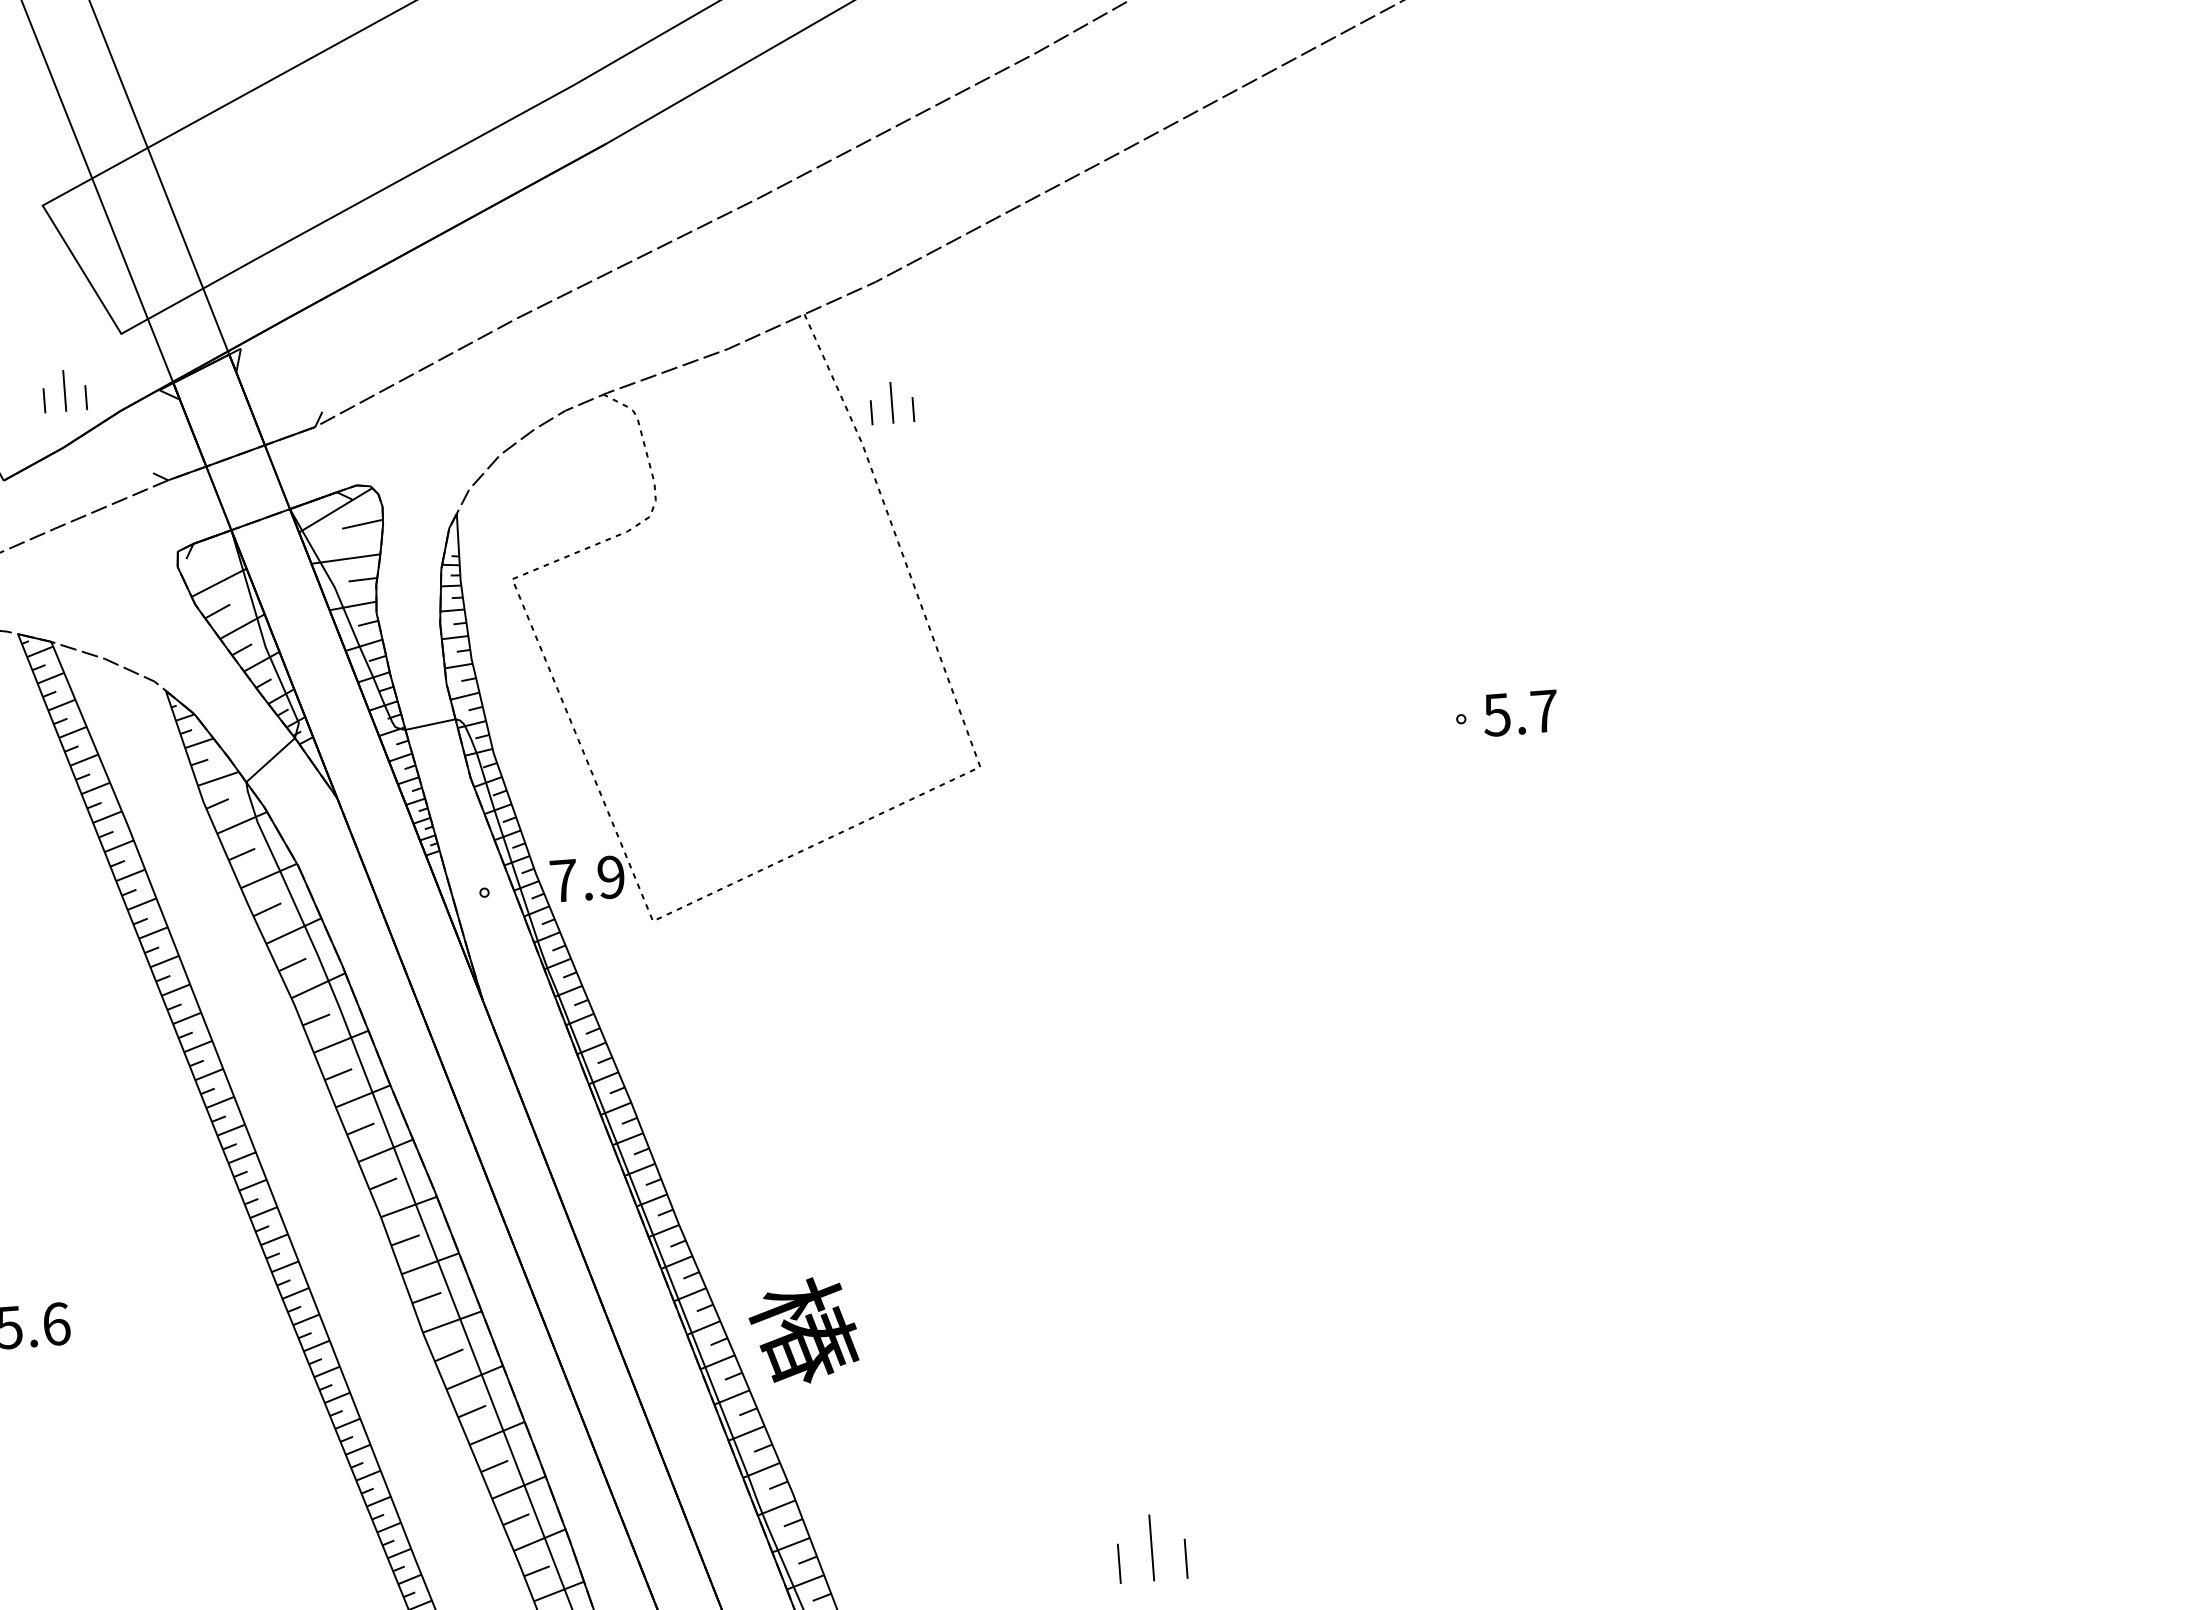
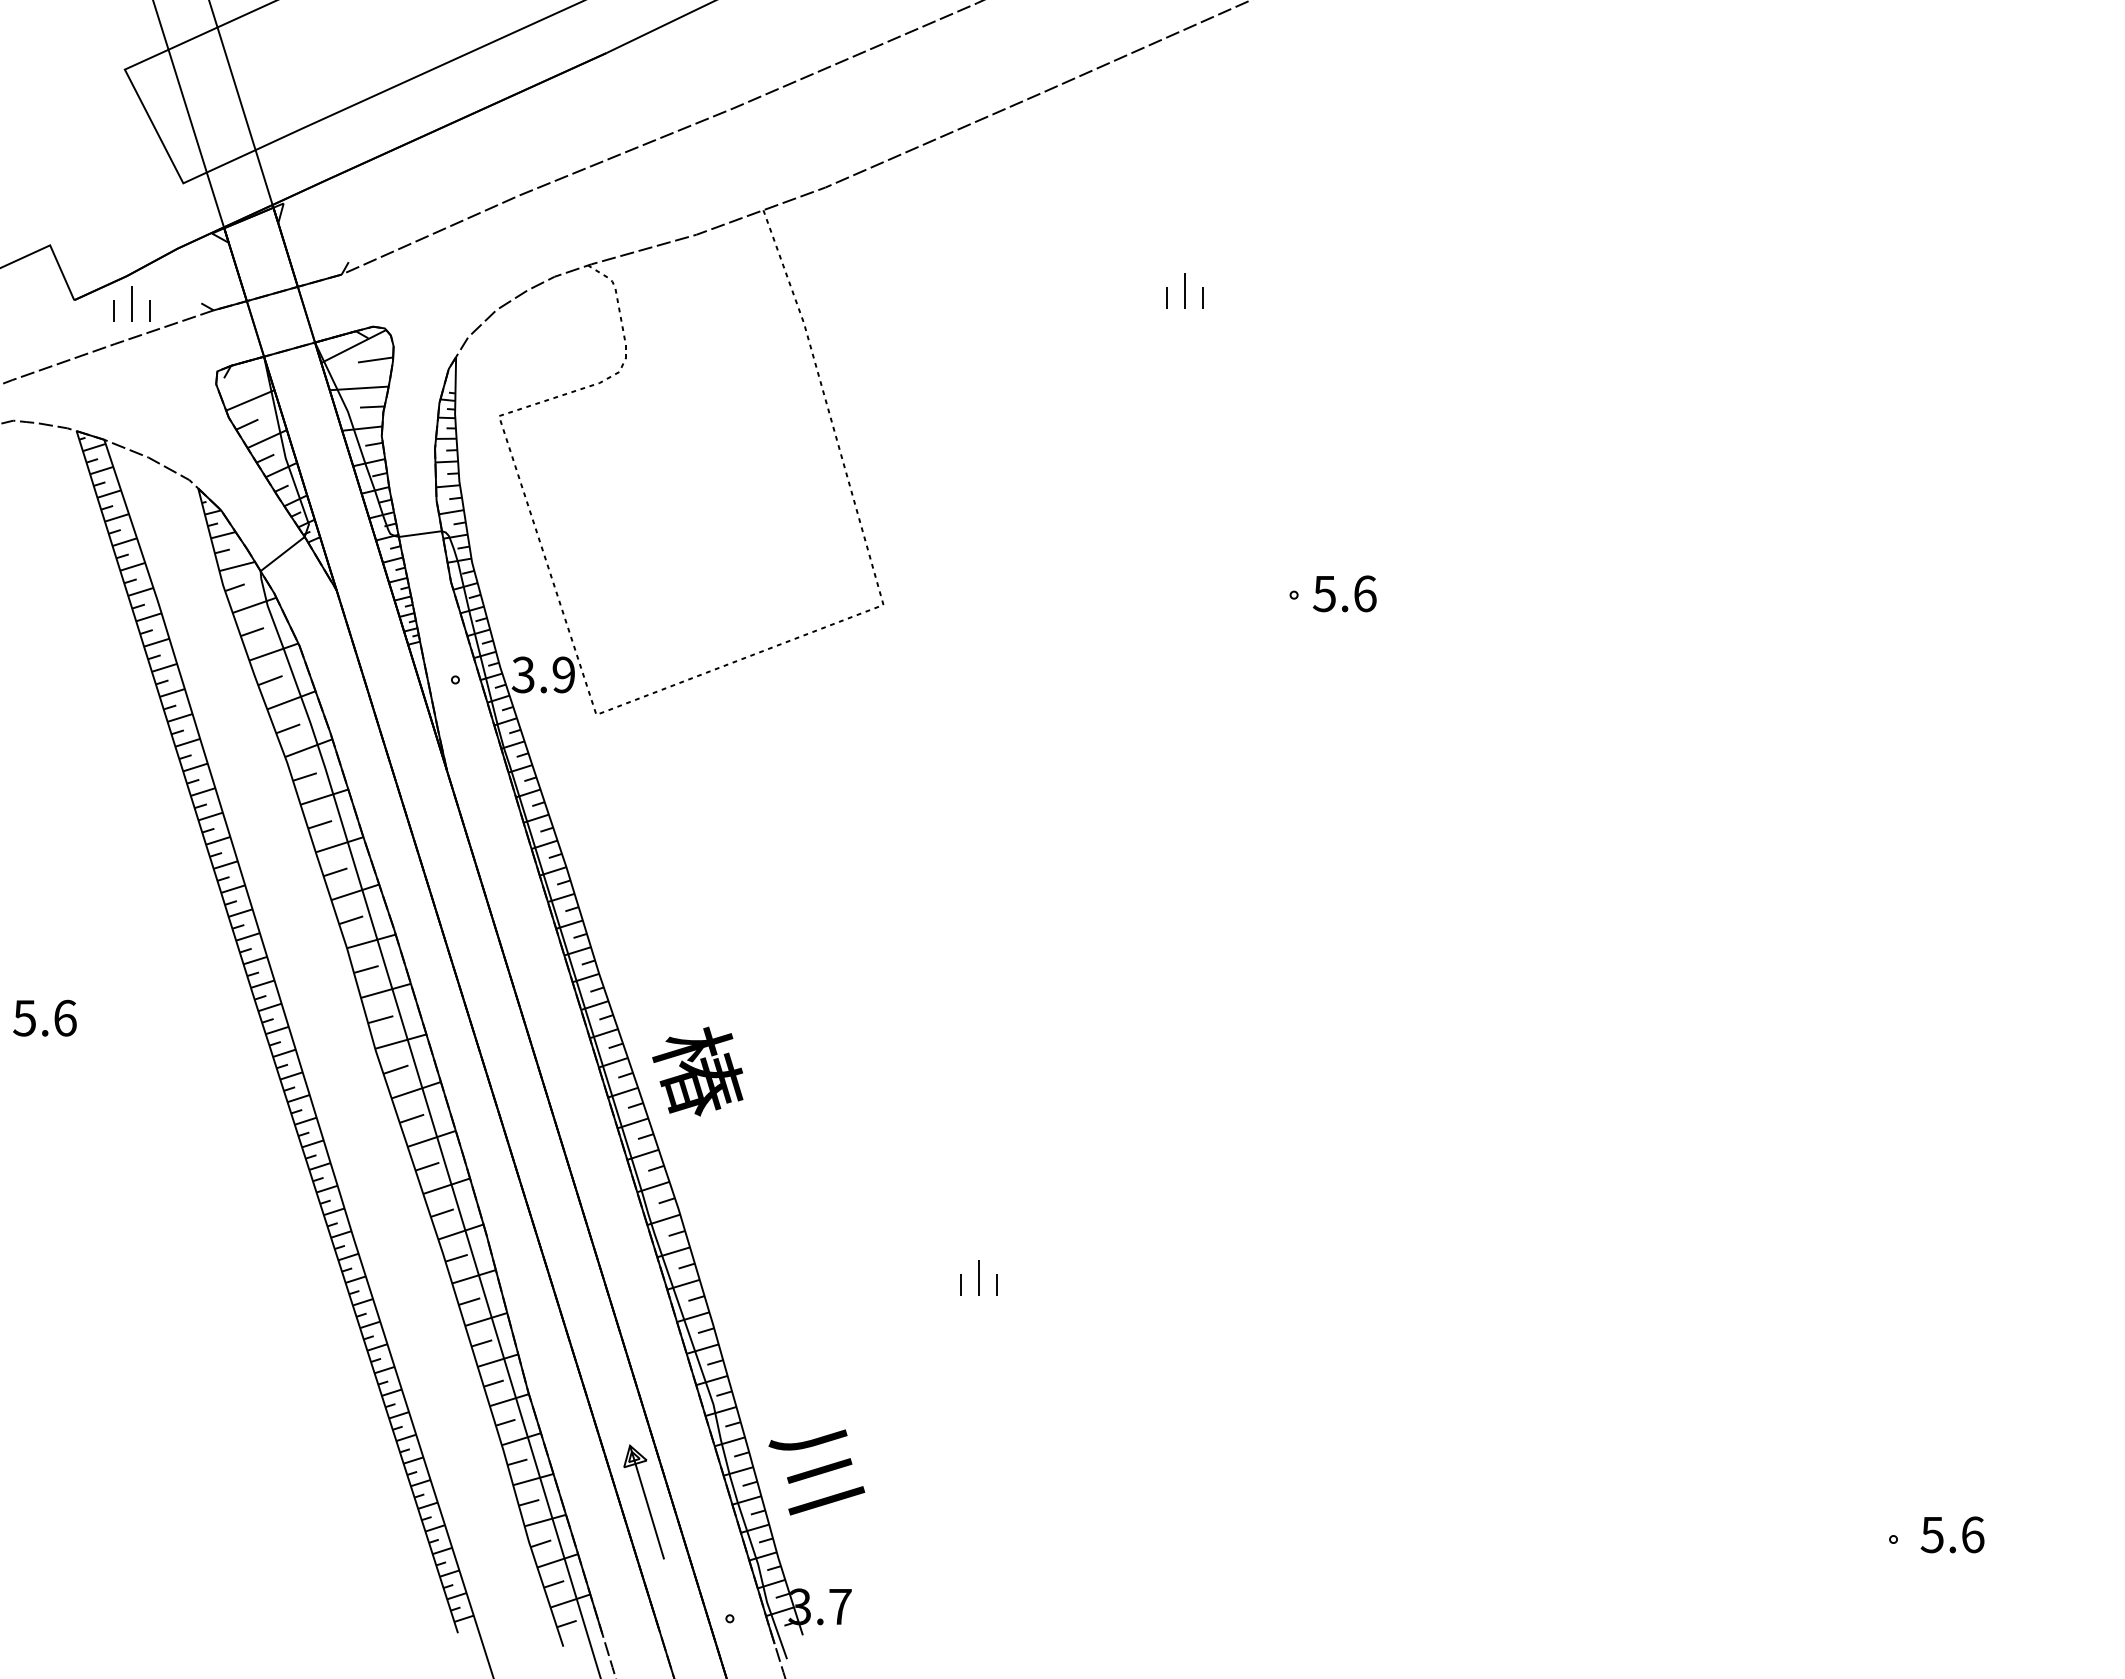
part: (64, 390) -> (131, 303), moved
part: (891, 402) -> (1184, 290), moved
text: (1544, 710) -> (1365, 593), 5.7 -> 5.6
text: (562, 880) -> (522, 674), 7.9 -> 3.9
part: (1151, 1547) -> (978, 1277), size x0.62

